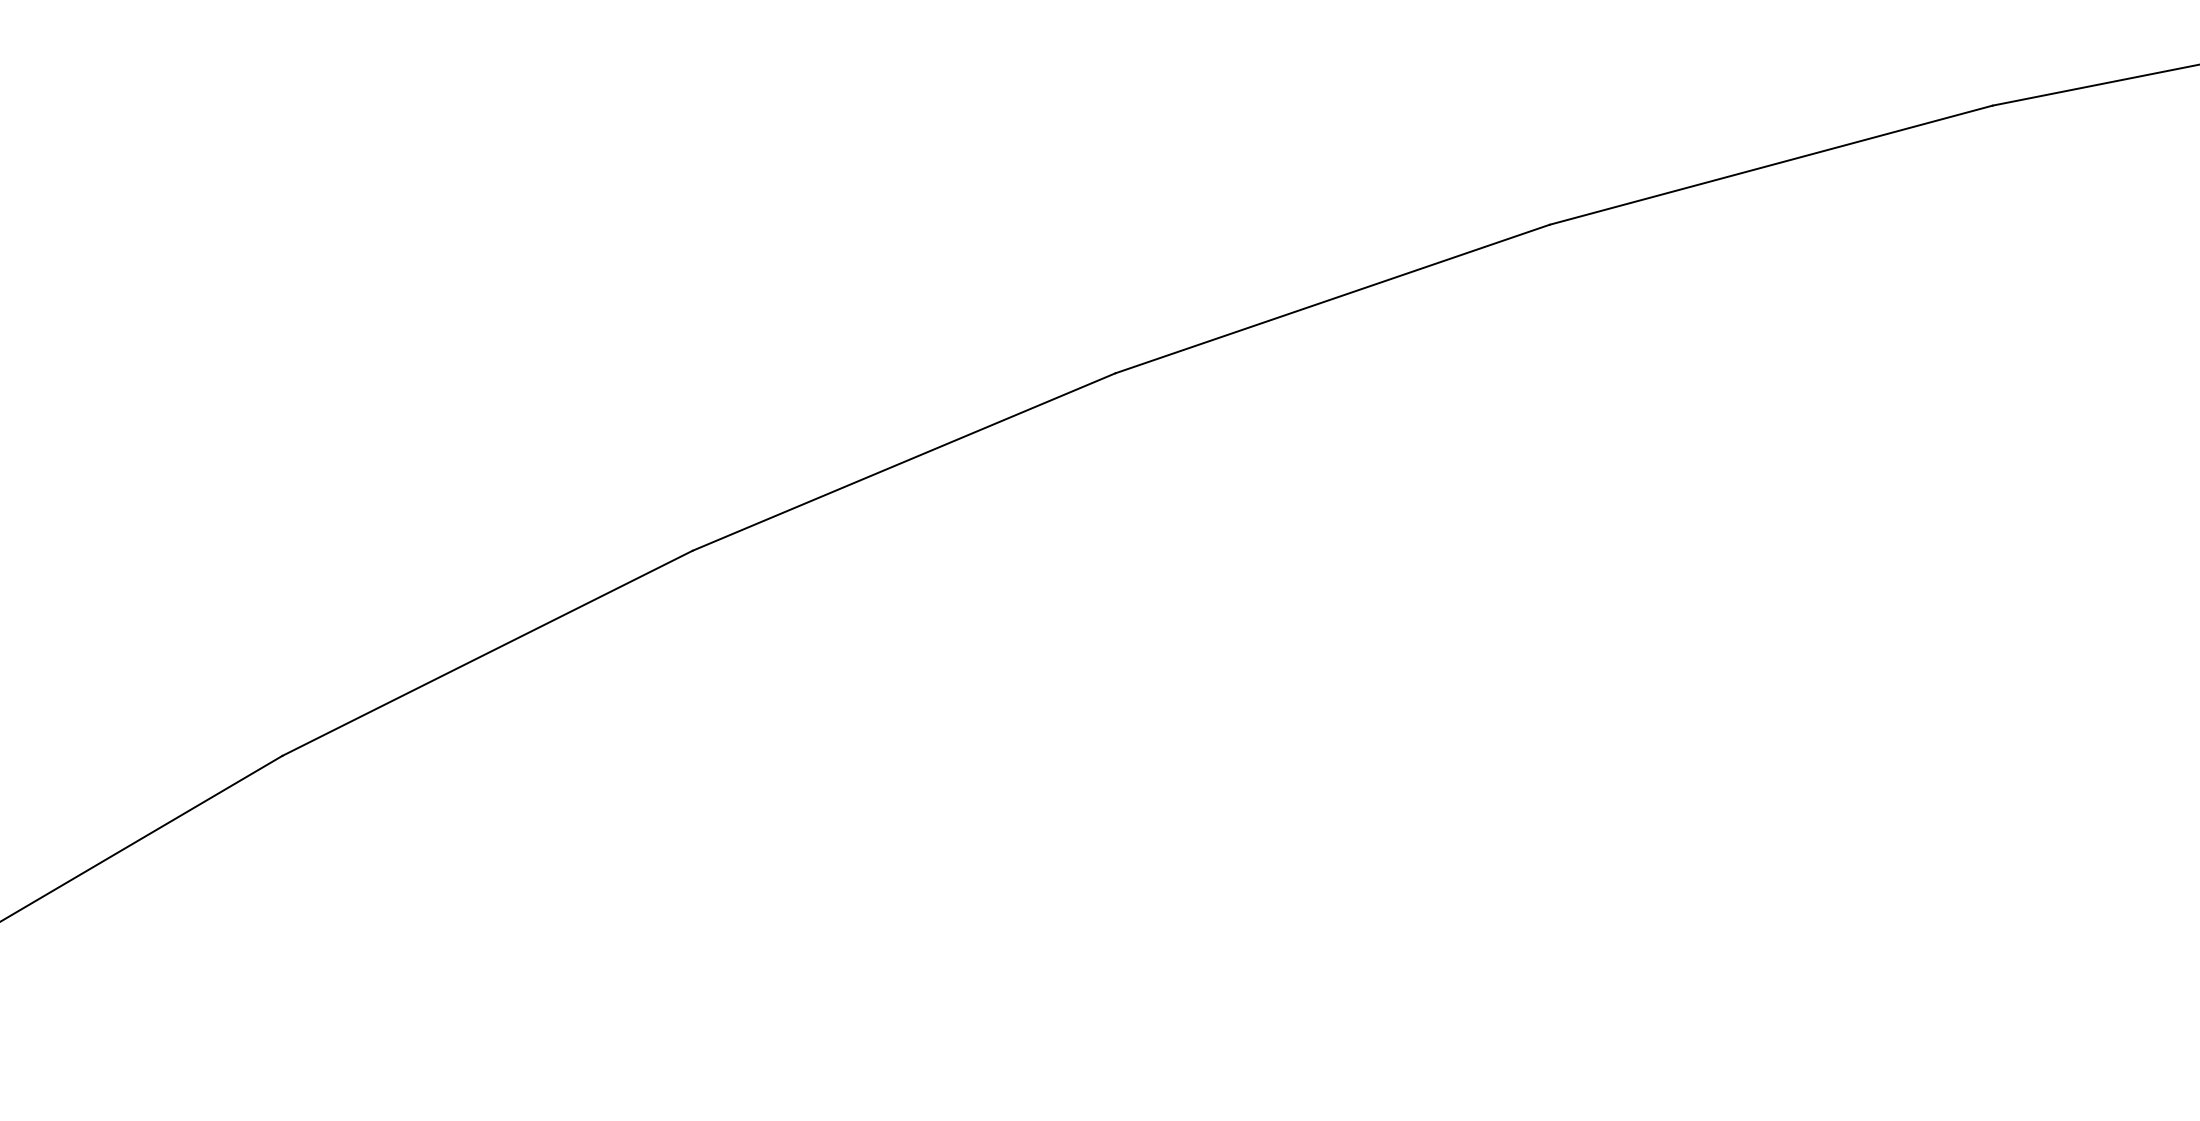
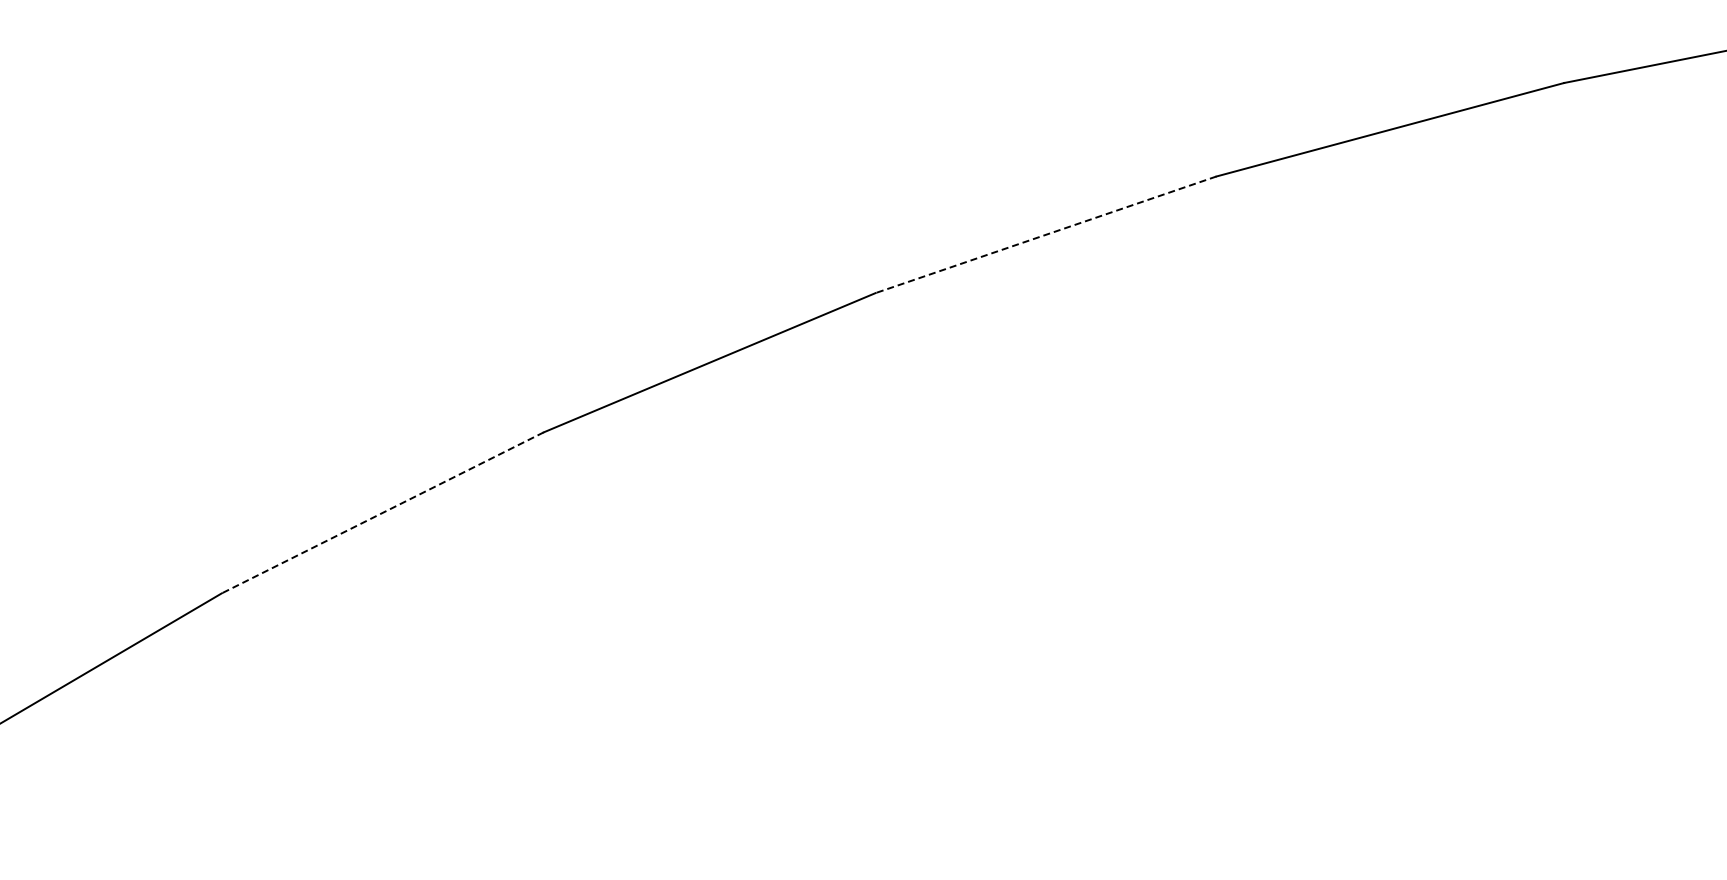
line: (1331, 298) -> (1045, 234), solid -> dashed
line: (487, 652) -> (382, 512), solid -> dashed

